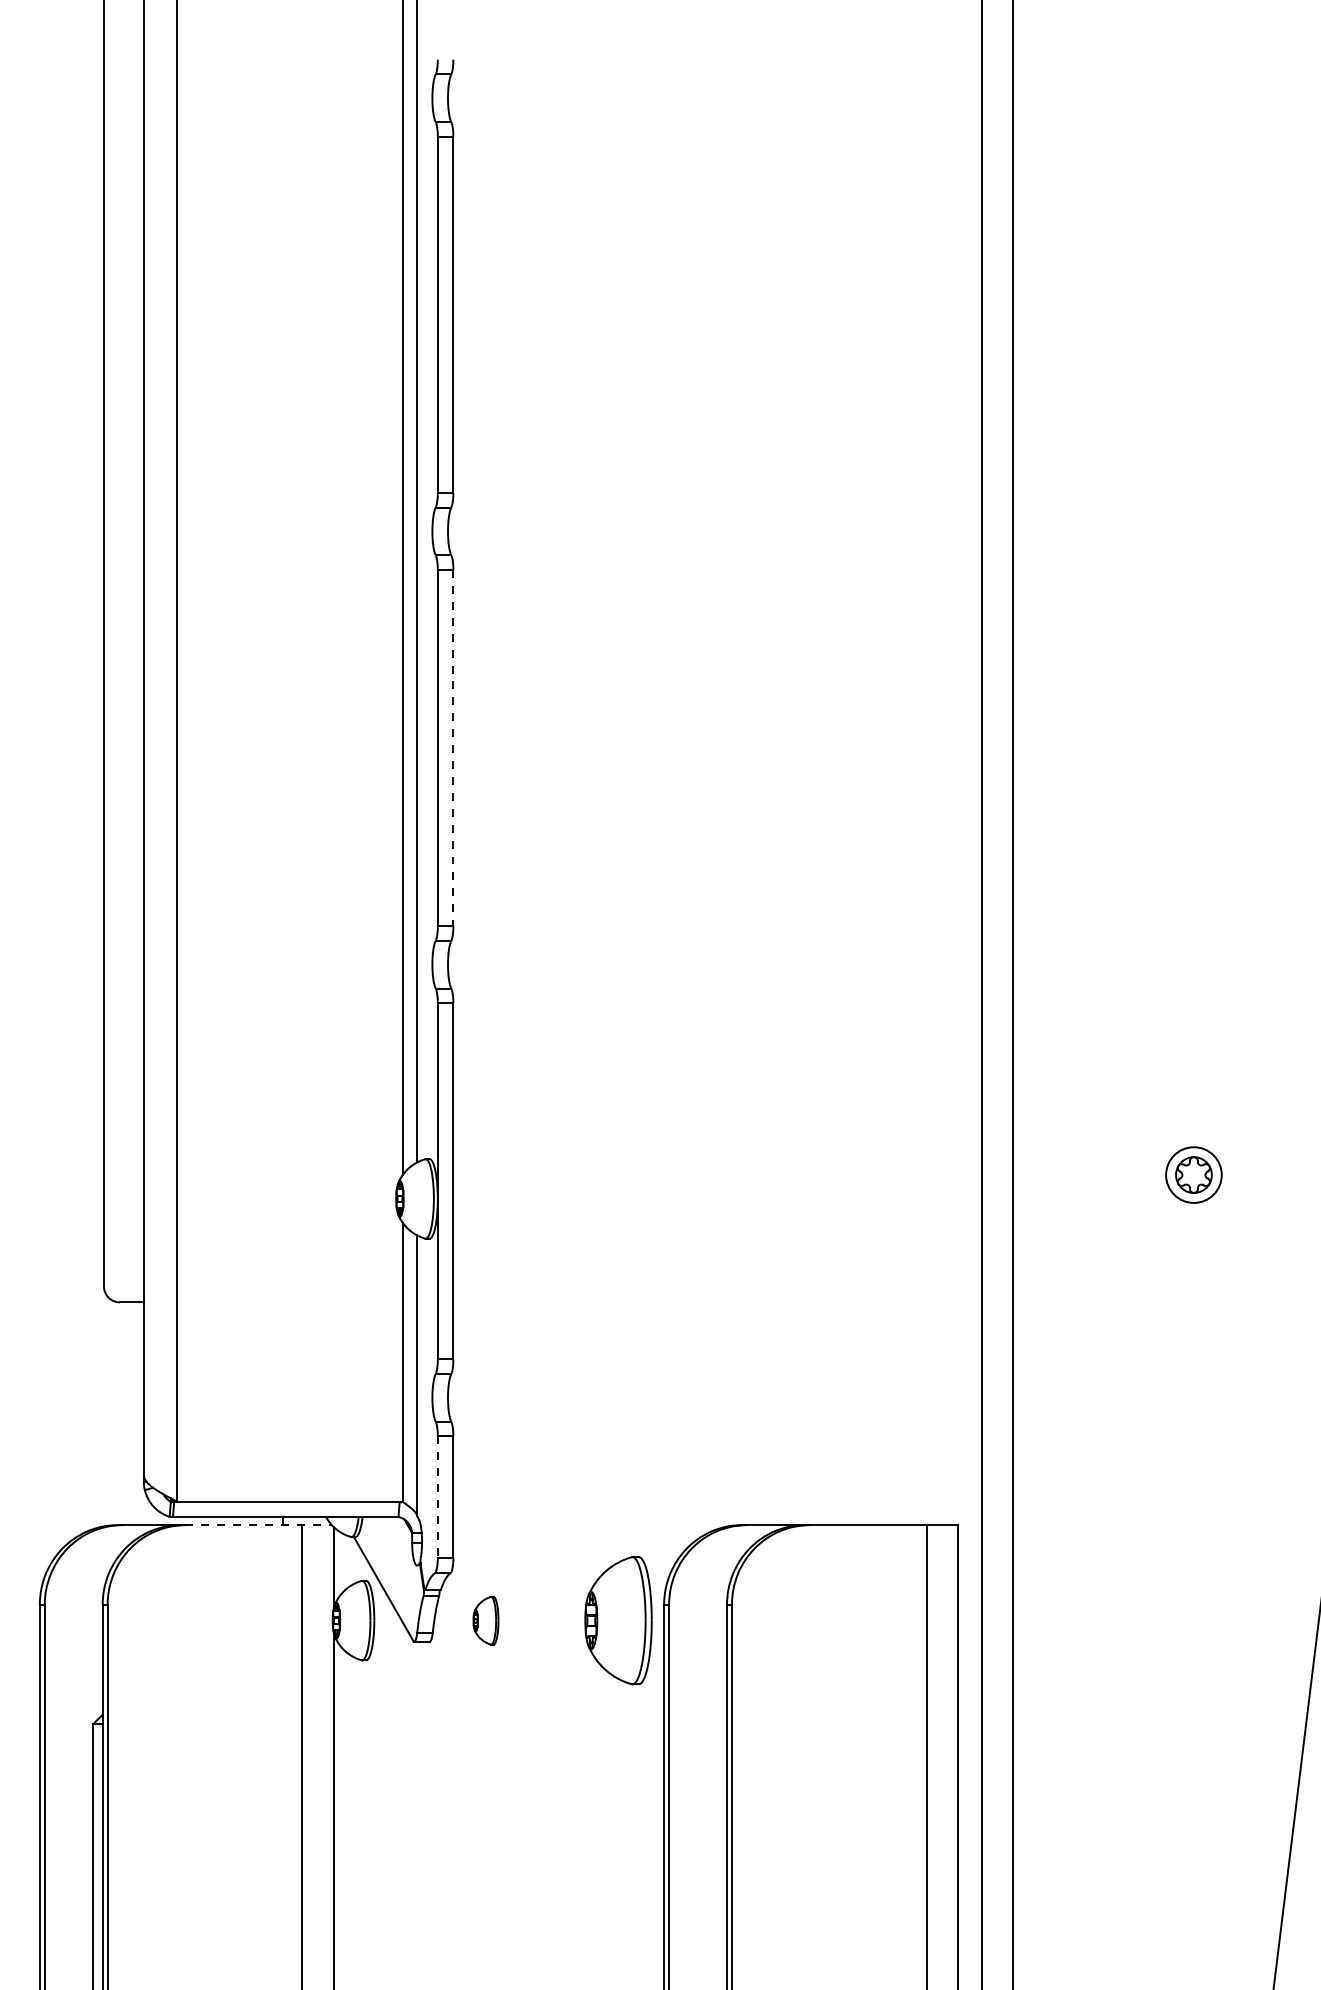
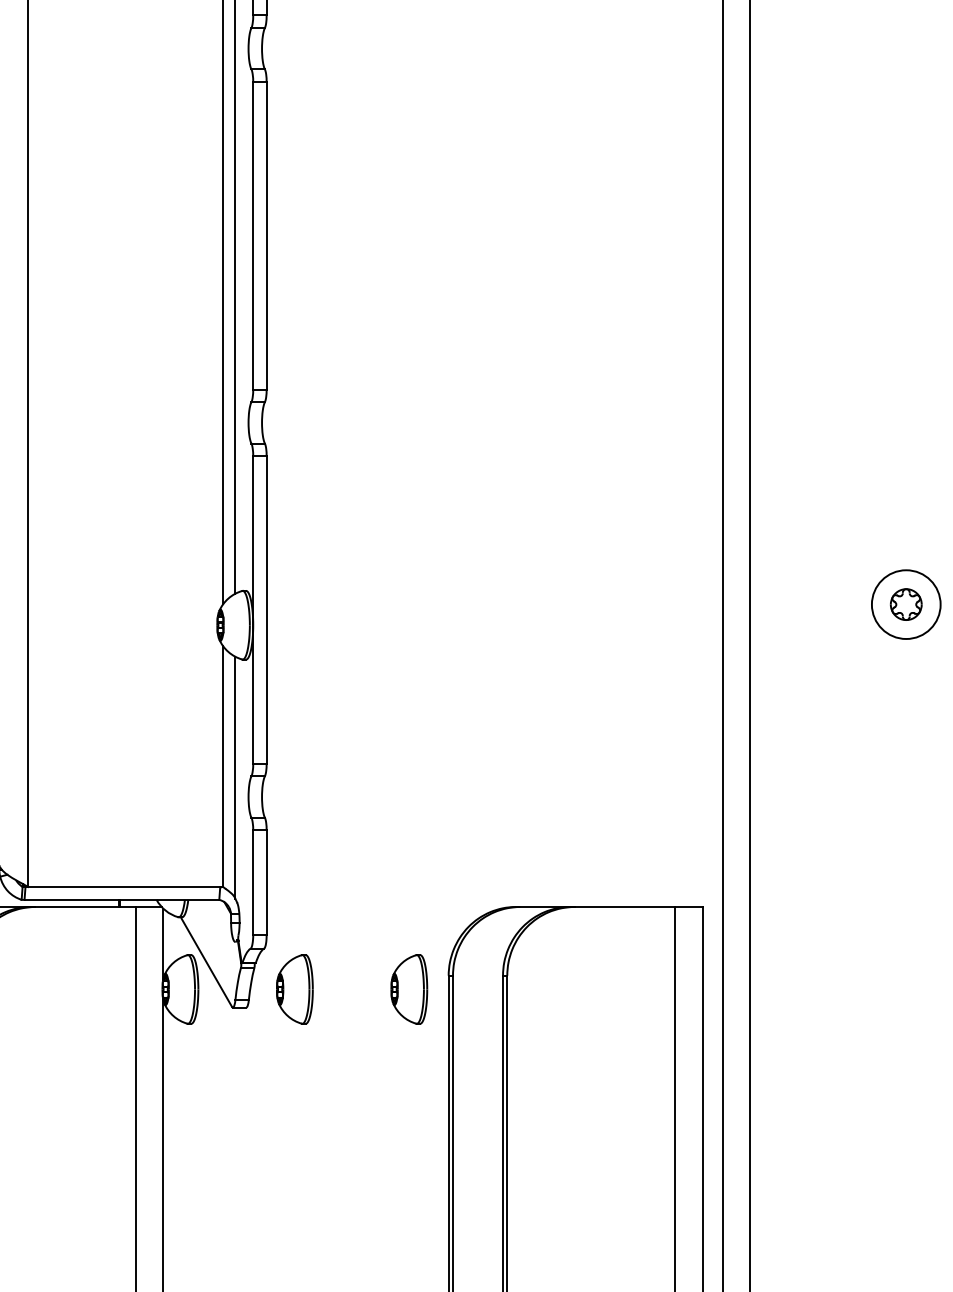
line: (453, 748) -> (266, 236), dashed -> solid
circle: (1193, 1174) -> (905, 604), size x1.43
line: (437, 1497) -> (252, 883), dashed -> solid
line: (259, 1525) -> (99, 907), dashed -> solid
part: (485, 1620) -> (294, 989), size x1.67
part: (618, 1620) -> (409, 989), size x0.62

